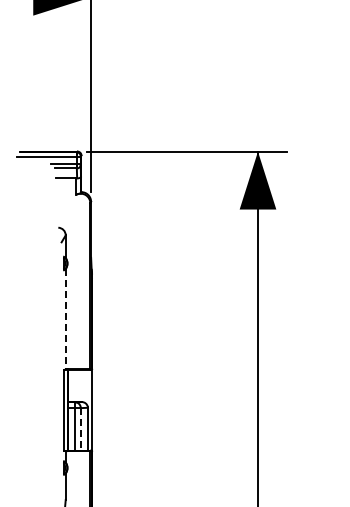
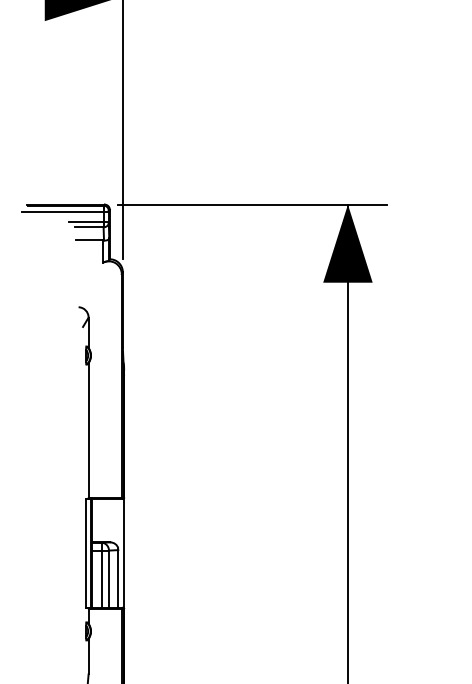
line: (65, 319) -> (88, 431), dashed -> solid
line: (80, 429) -> (108, 579), dashed -> solid

